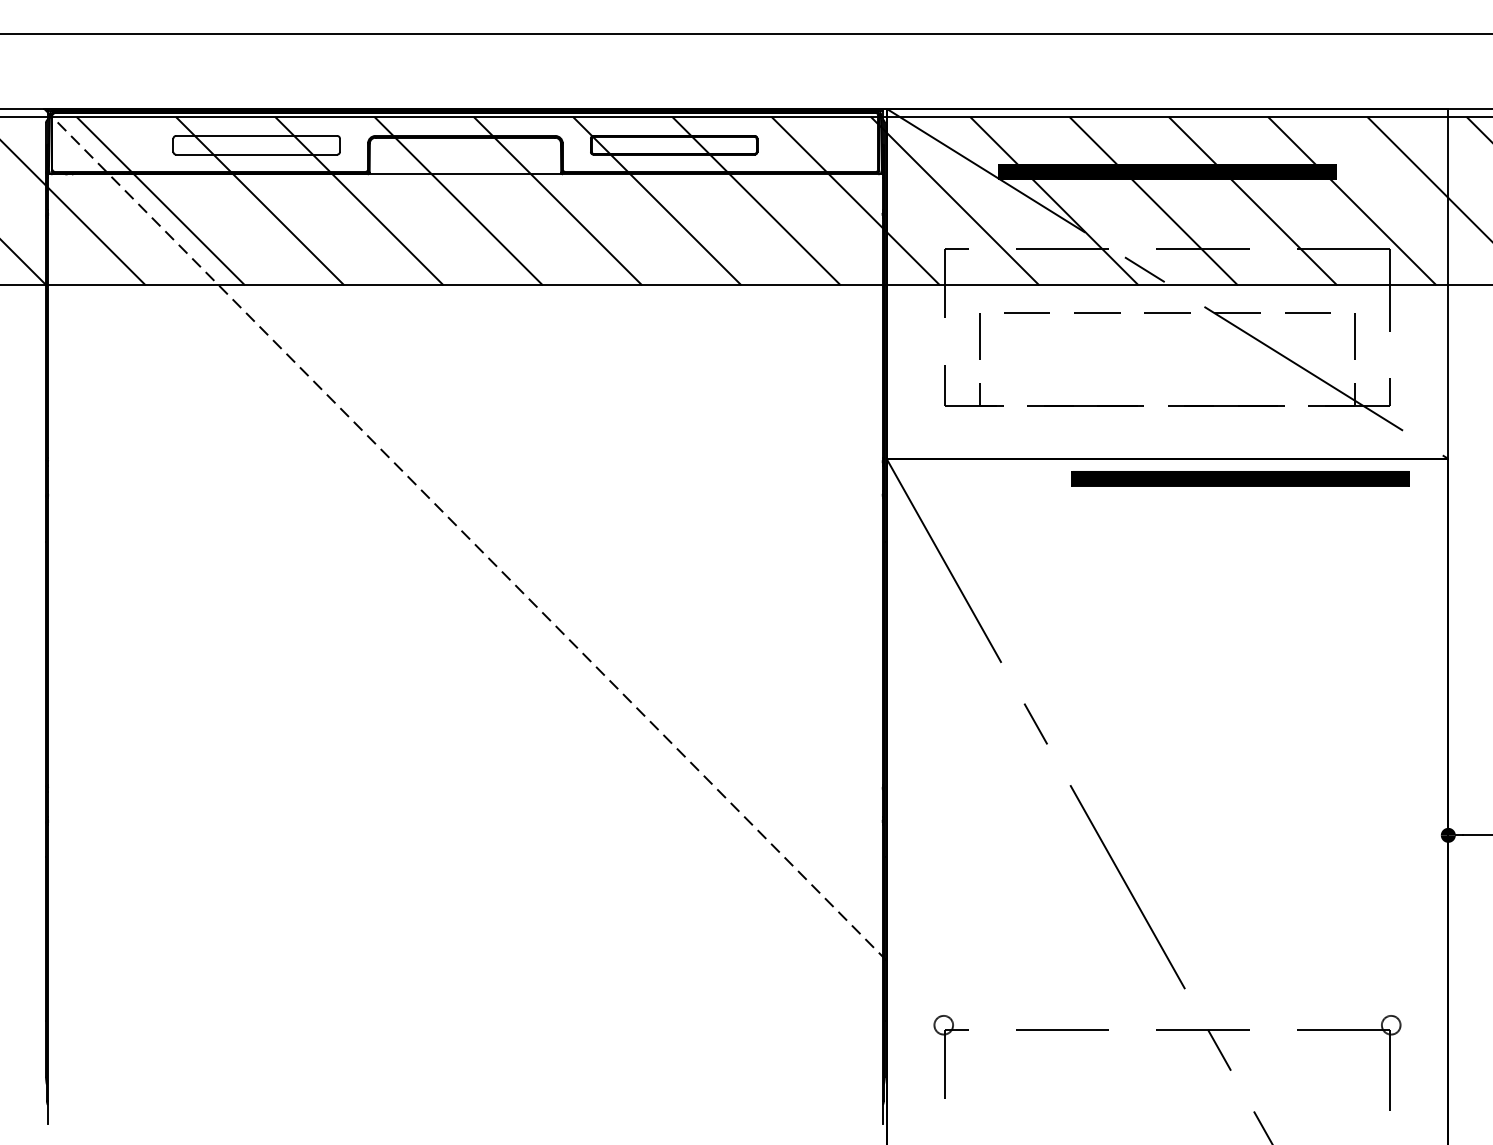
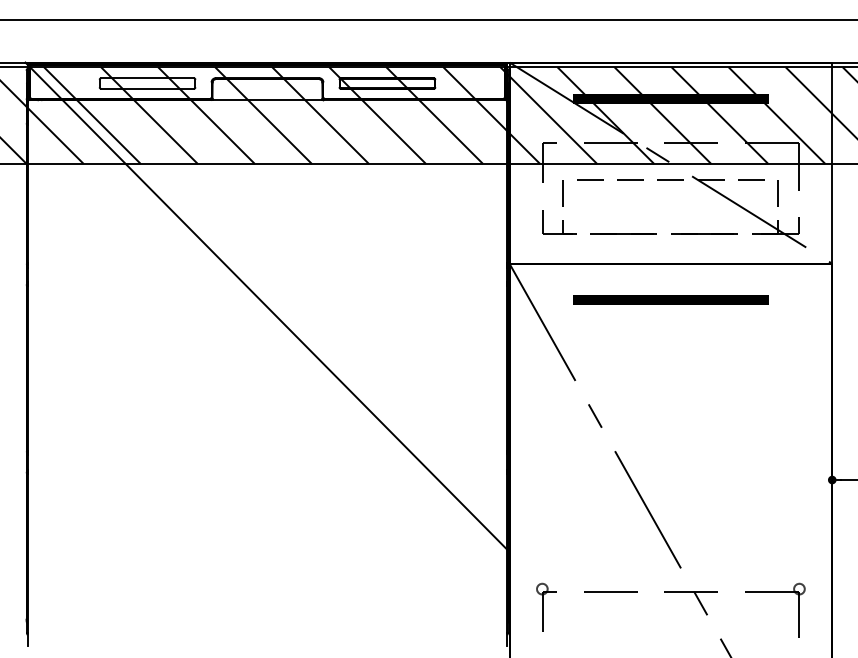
part: (1239, 477) -> (670, 299), moved
line: (465, 535) -> (267, 307), dashed -> solid

